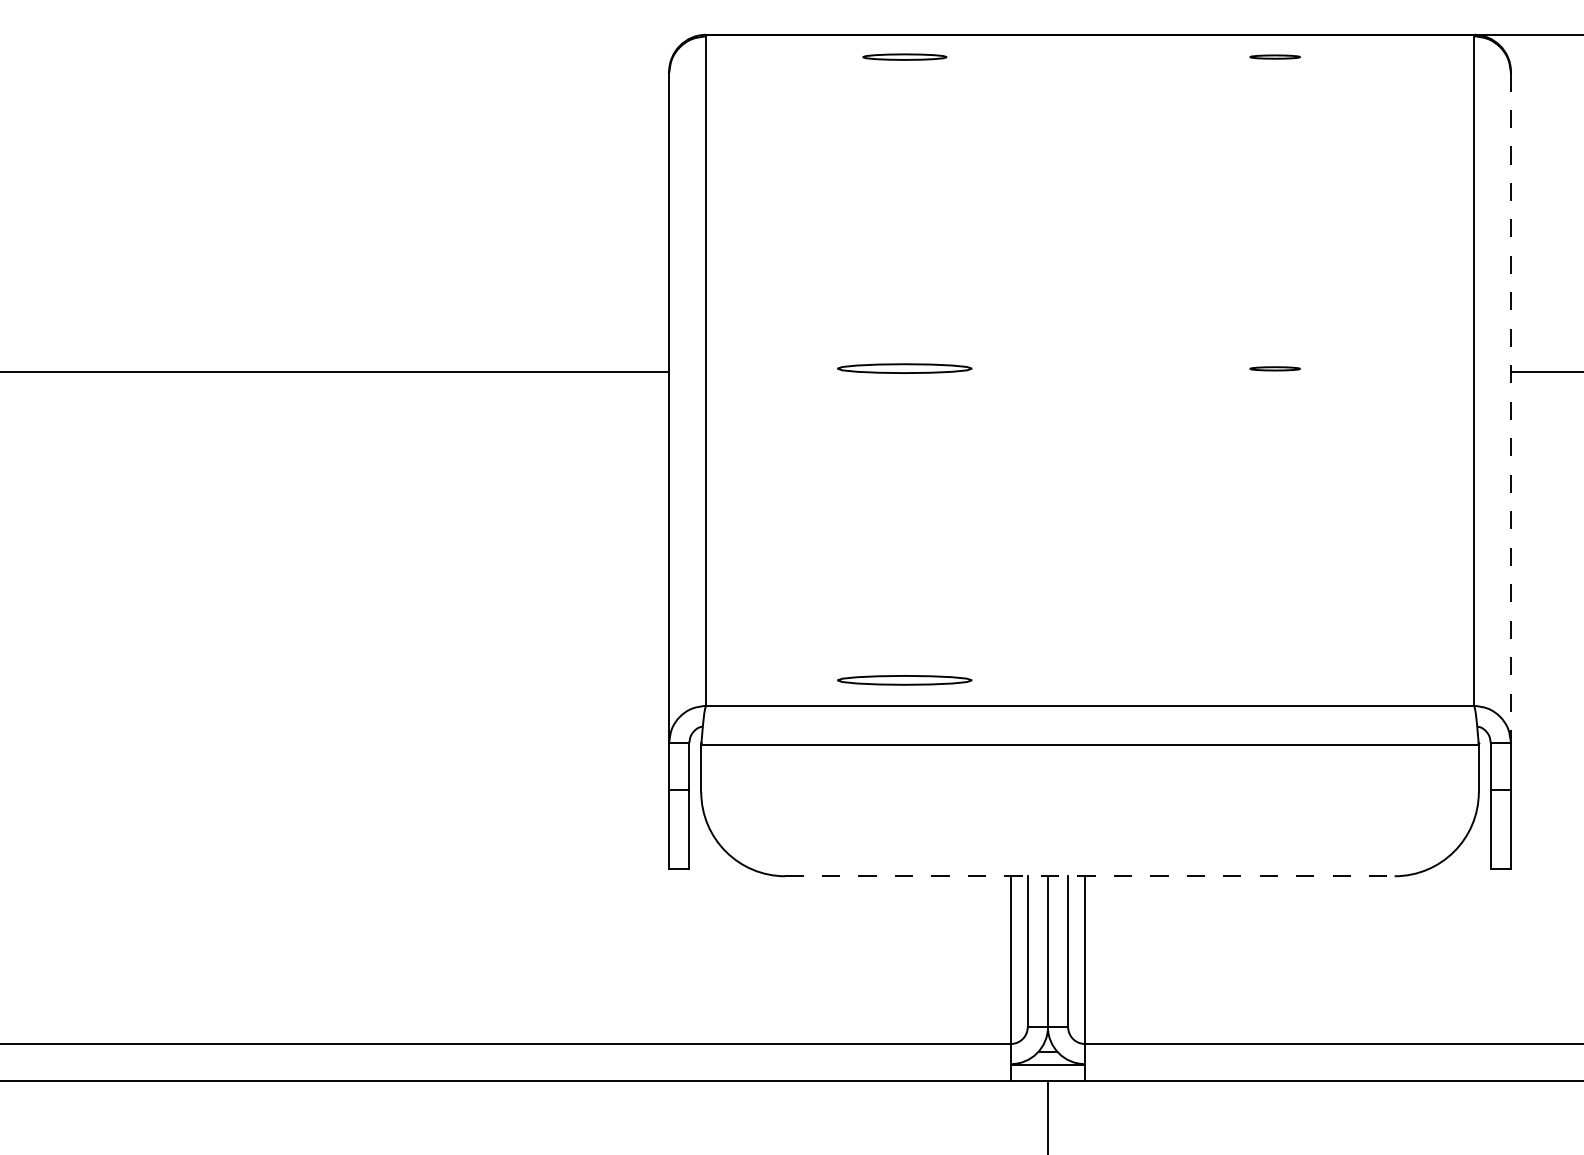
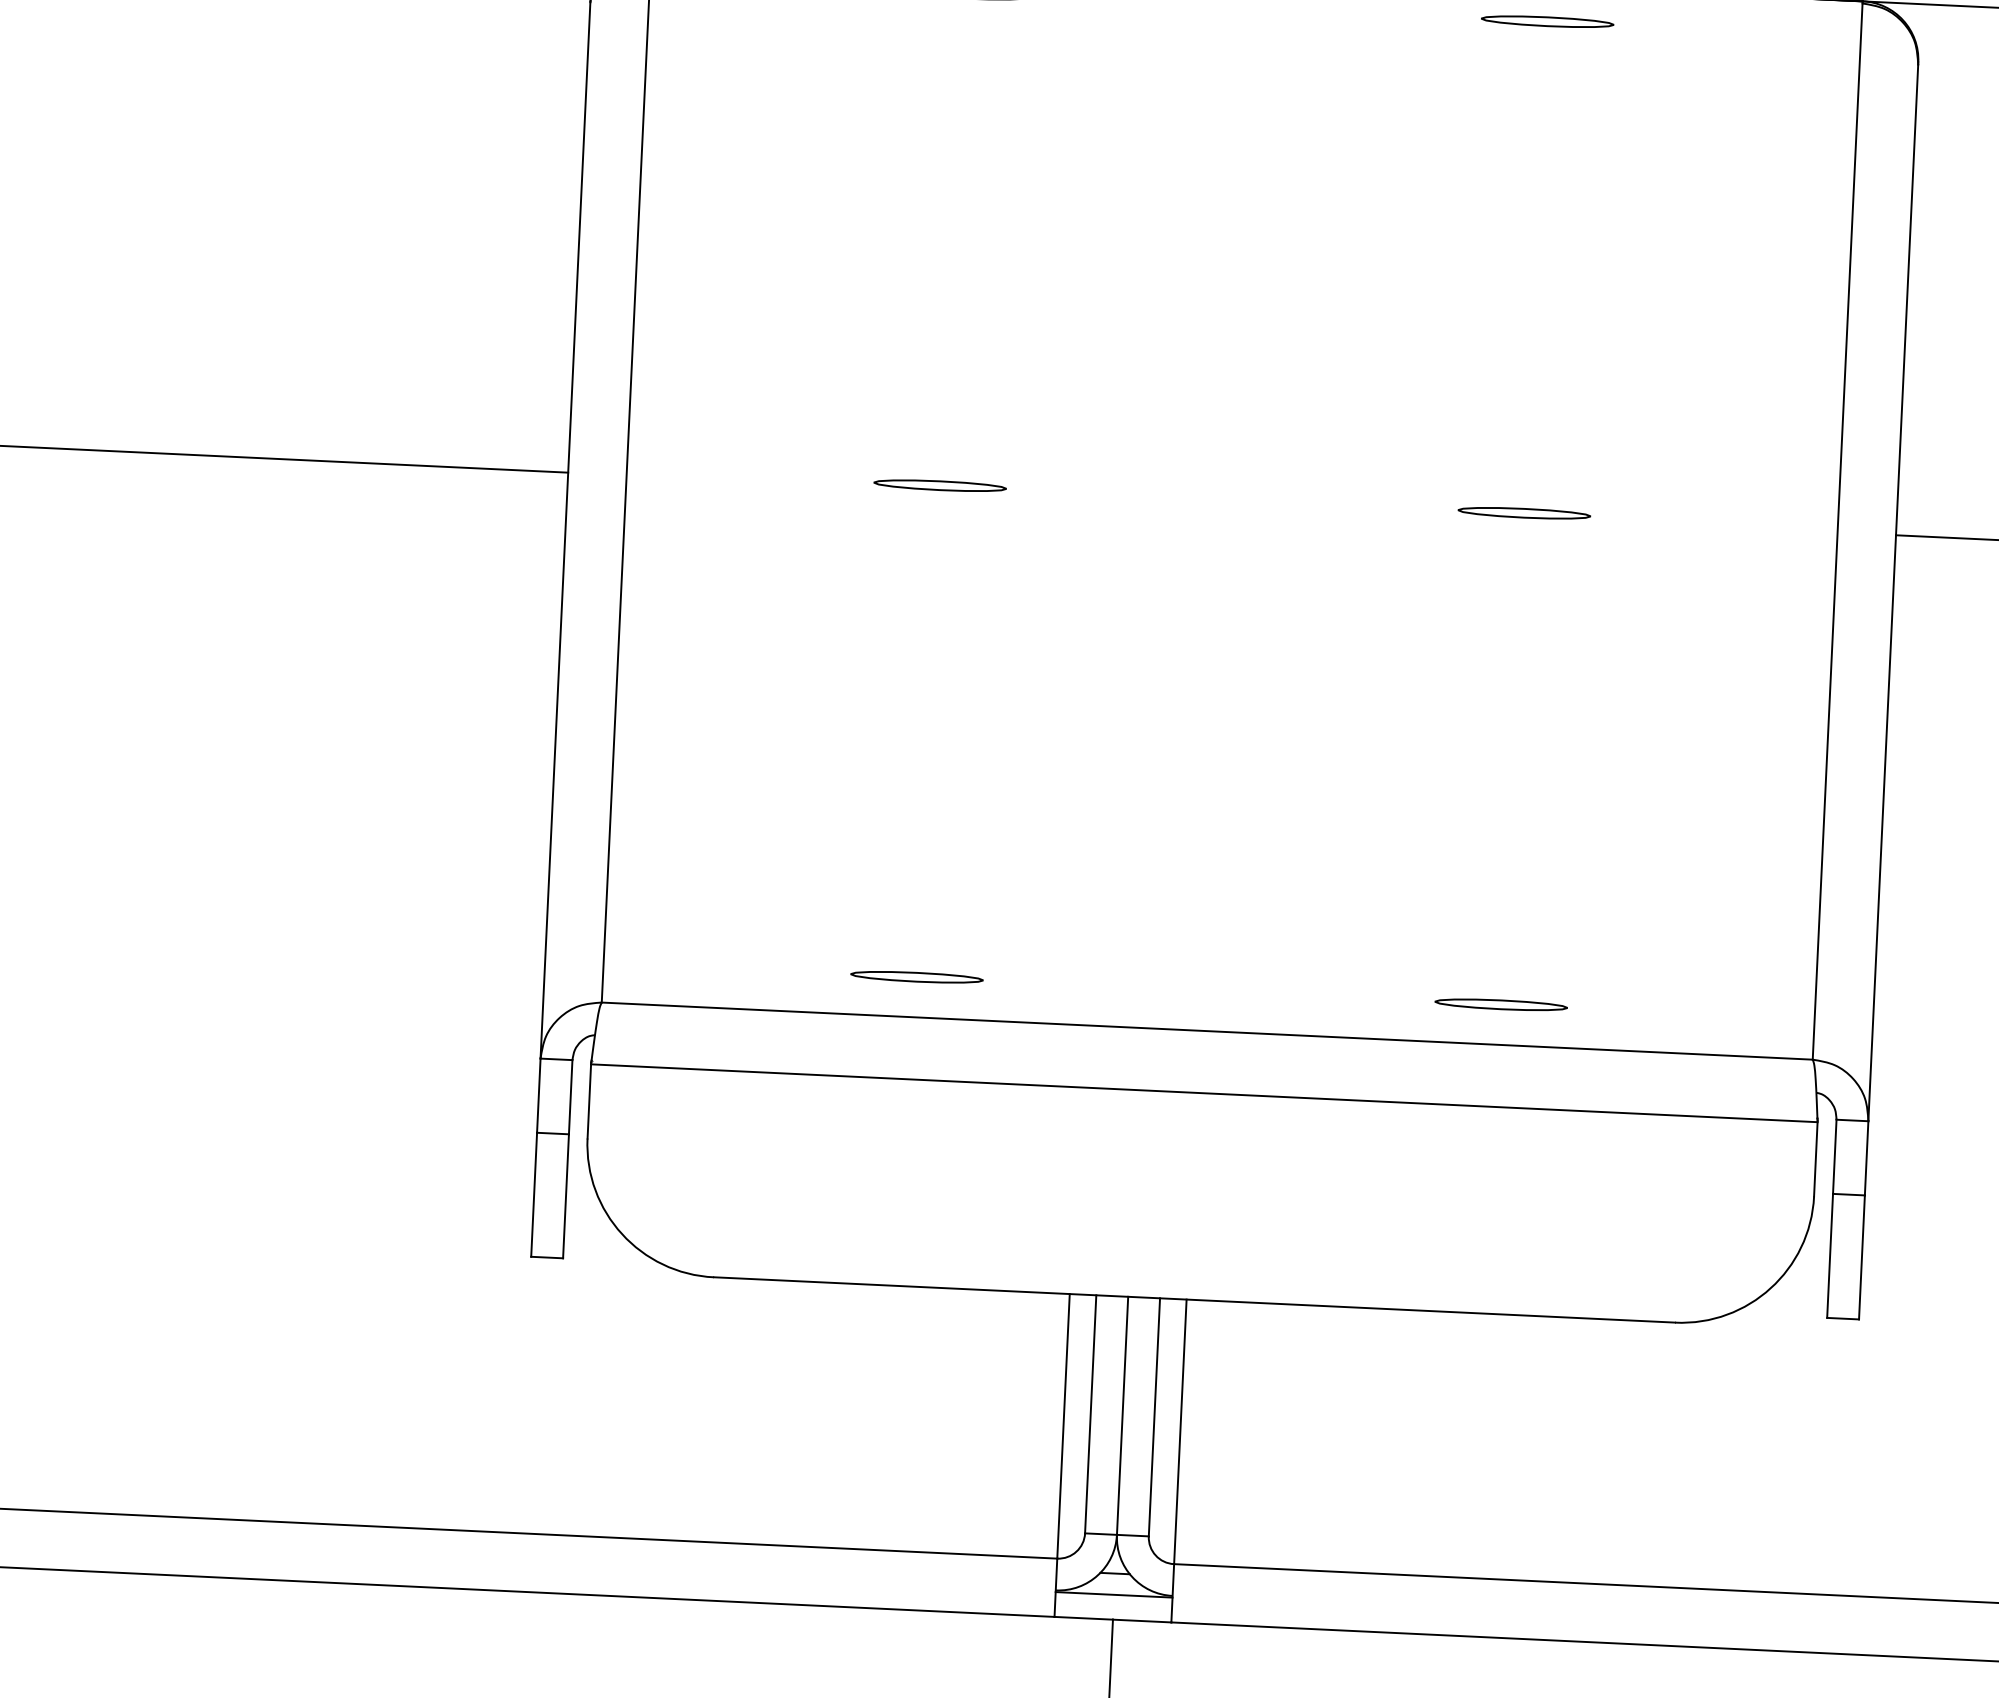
part: (1274, 56) -> (1546, 20), size x1.67
part: (904, 368) -> (939, 485), size x0.62
part: (1274, 368) -> (1523, 512), size x1.67
line: (1510, 408) -> (1892, 593), dashed -> solid
part: (904, 680) -> (916, 977), size x0.62
part: (1274, 680) -> (1500, 1004), added
line: (1090, 876) -> (1195, 1300), dashed -> solid

